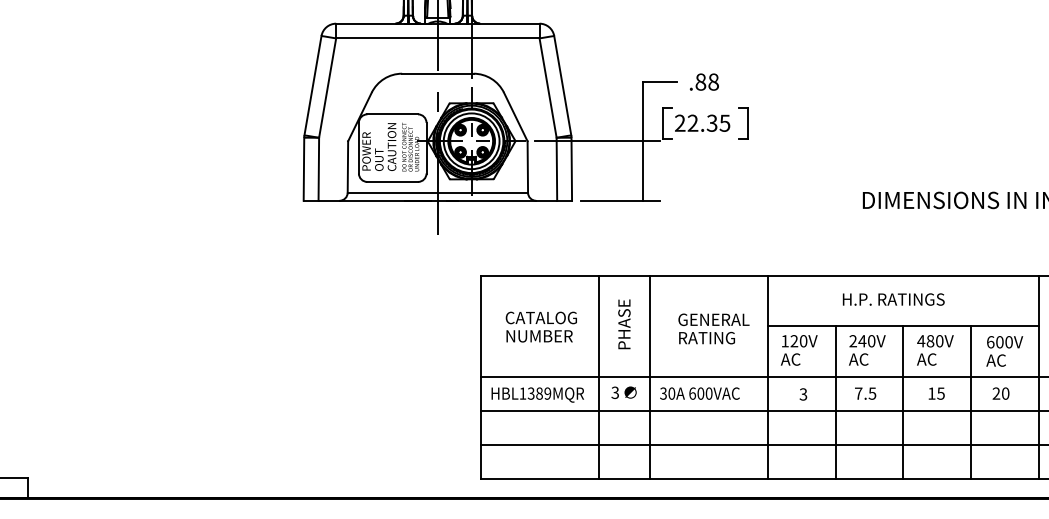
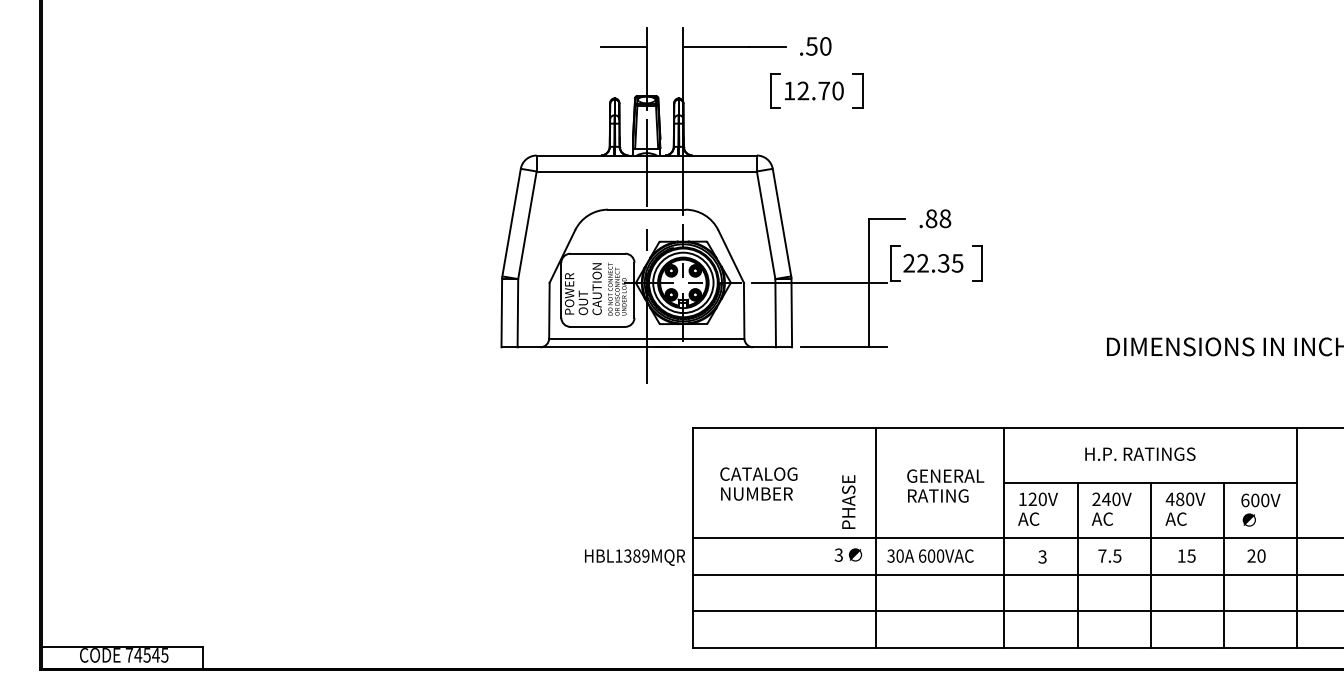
text: (624, 323) -> (848, 501), moved
text: (995, 360) -> (1250, 520), AC -> ∅
line: (599, 377) -> (821, 538), removed
text: (537, 394) -> (634, 557), moved

